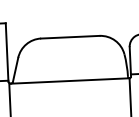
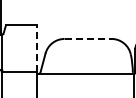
line: (70, 36) -> (88, 38), solid -> dashed
line: (6, 52) -> (36, 48), solid -> dashed

